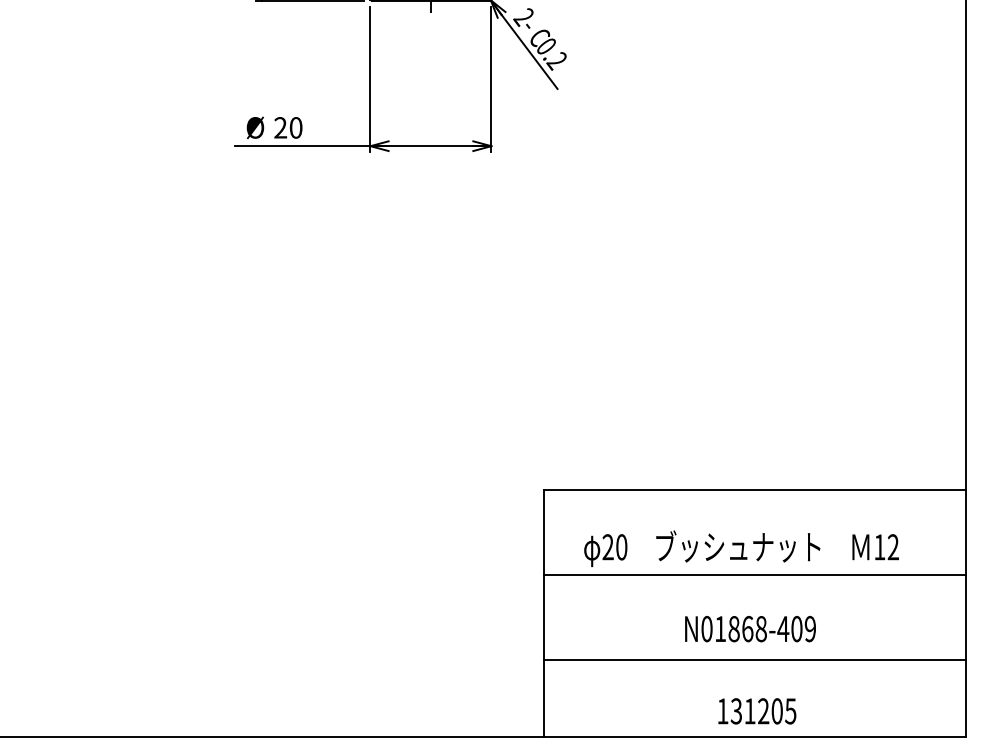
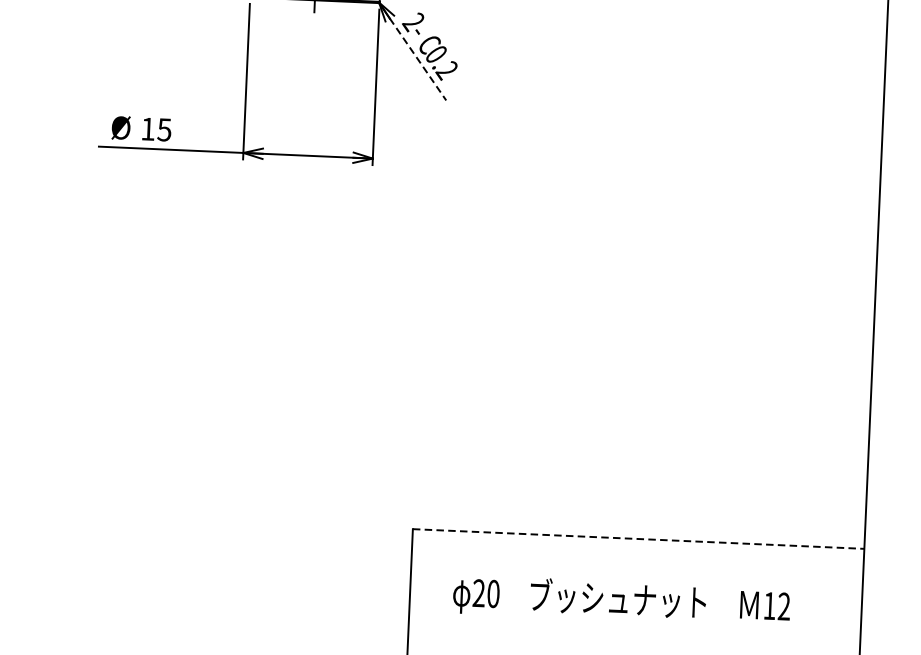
line: (529, 51) -> (417, 59), solid -> dashed
text: (288, 127) -> (156, 129), 20 -> 15
line: (754, 490) -> (638, 539), solid -> dashed
line: (754, 574) -> (634, 629), removed

